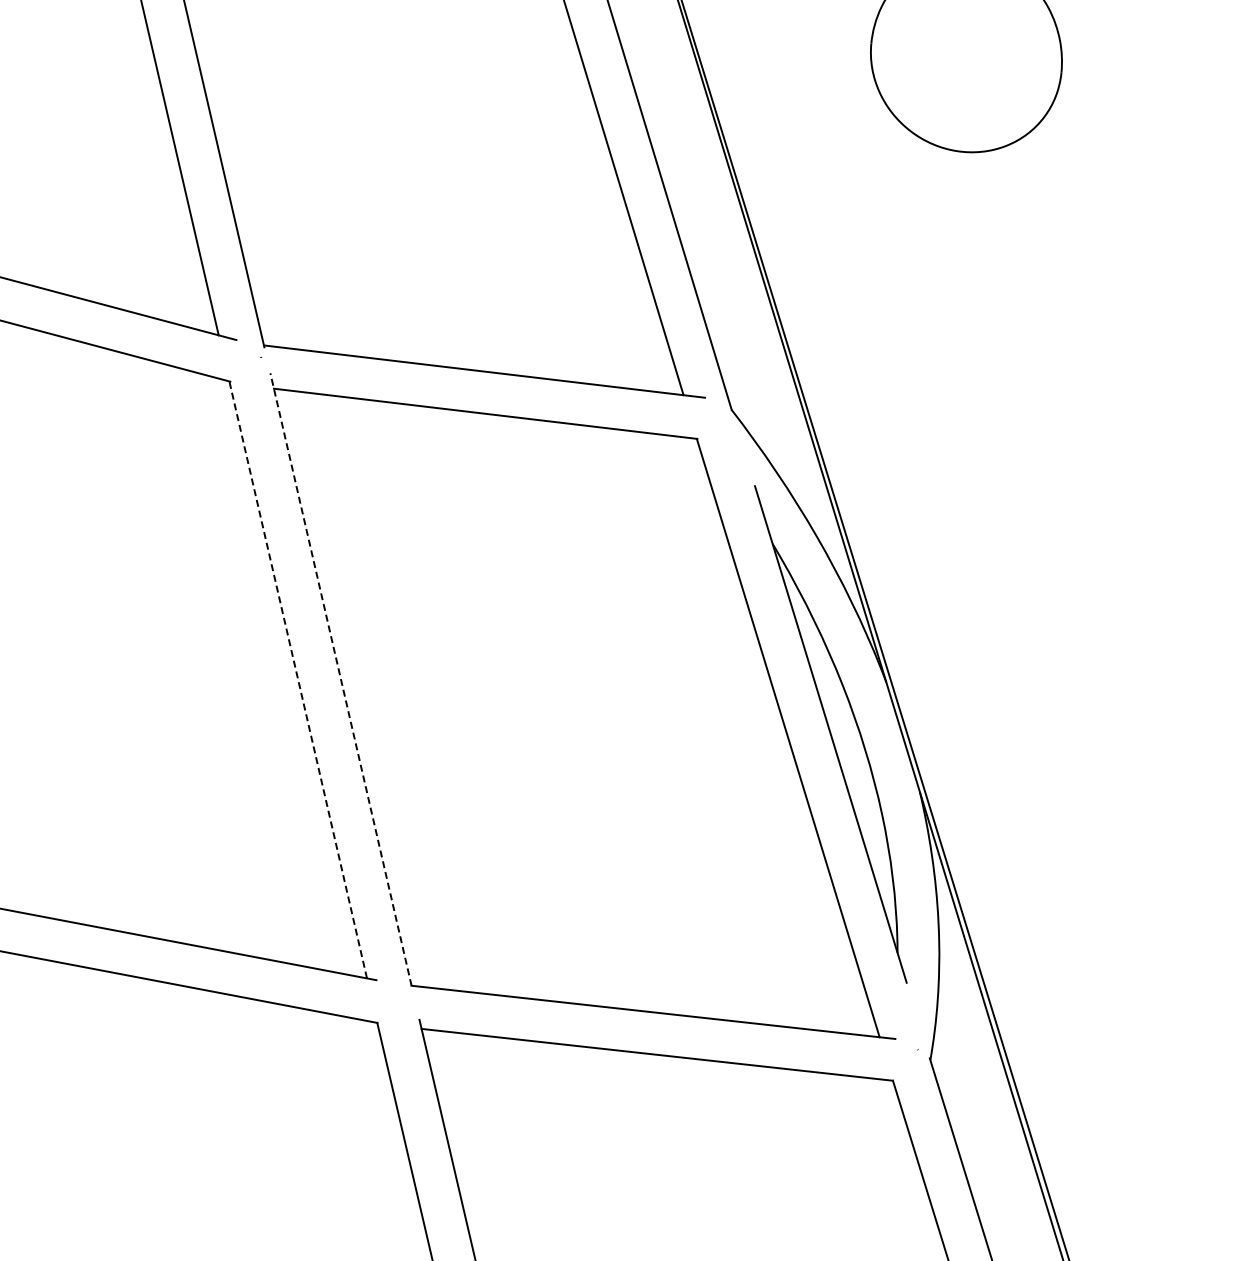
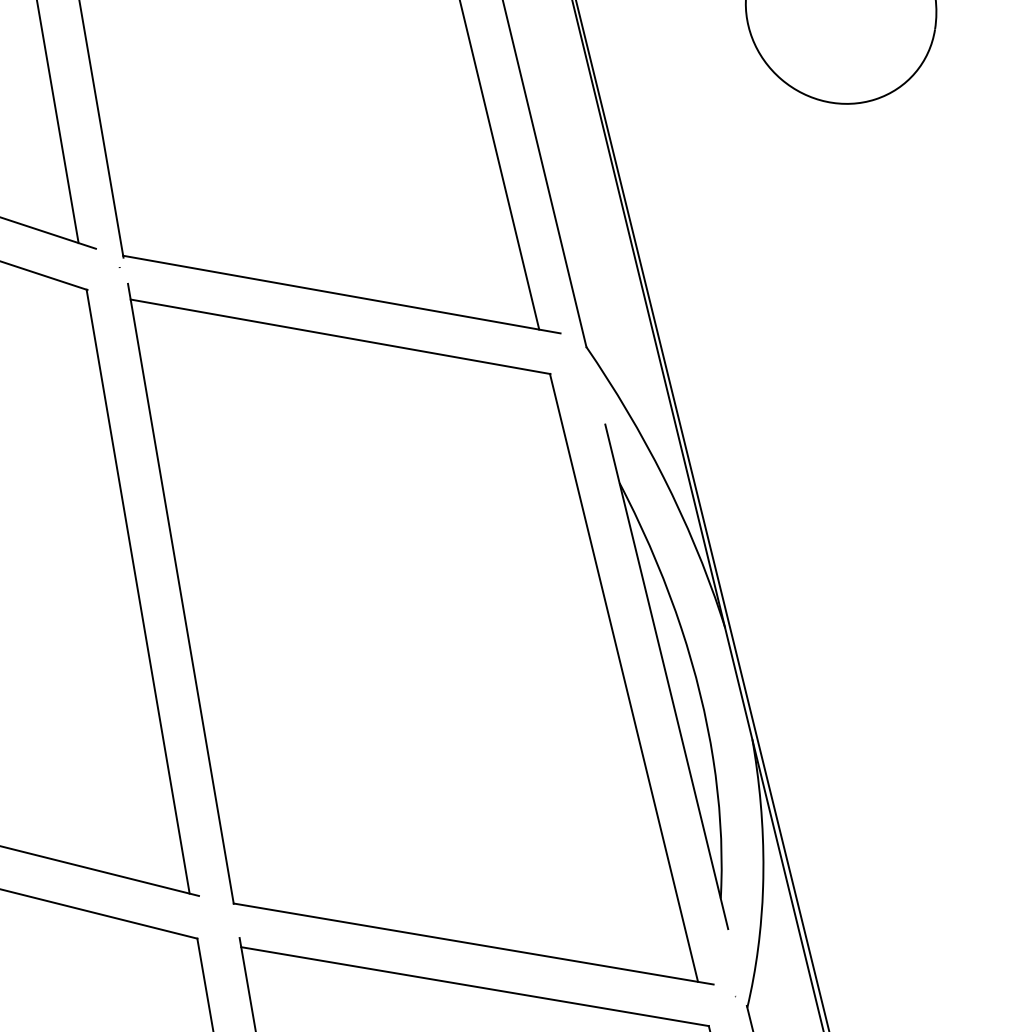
line: (298, 679) -> (138, 591), dashed -> solid
line: (340, 679) -> (180, 593), dashed -> solid

